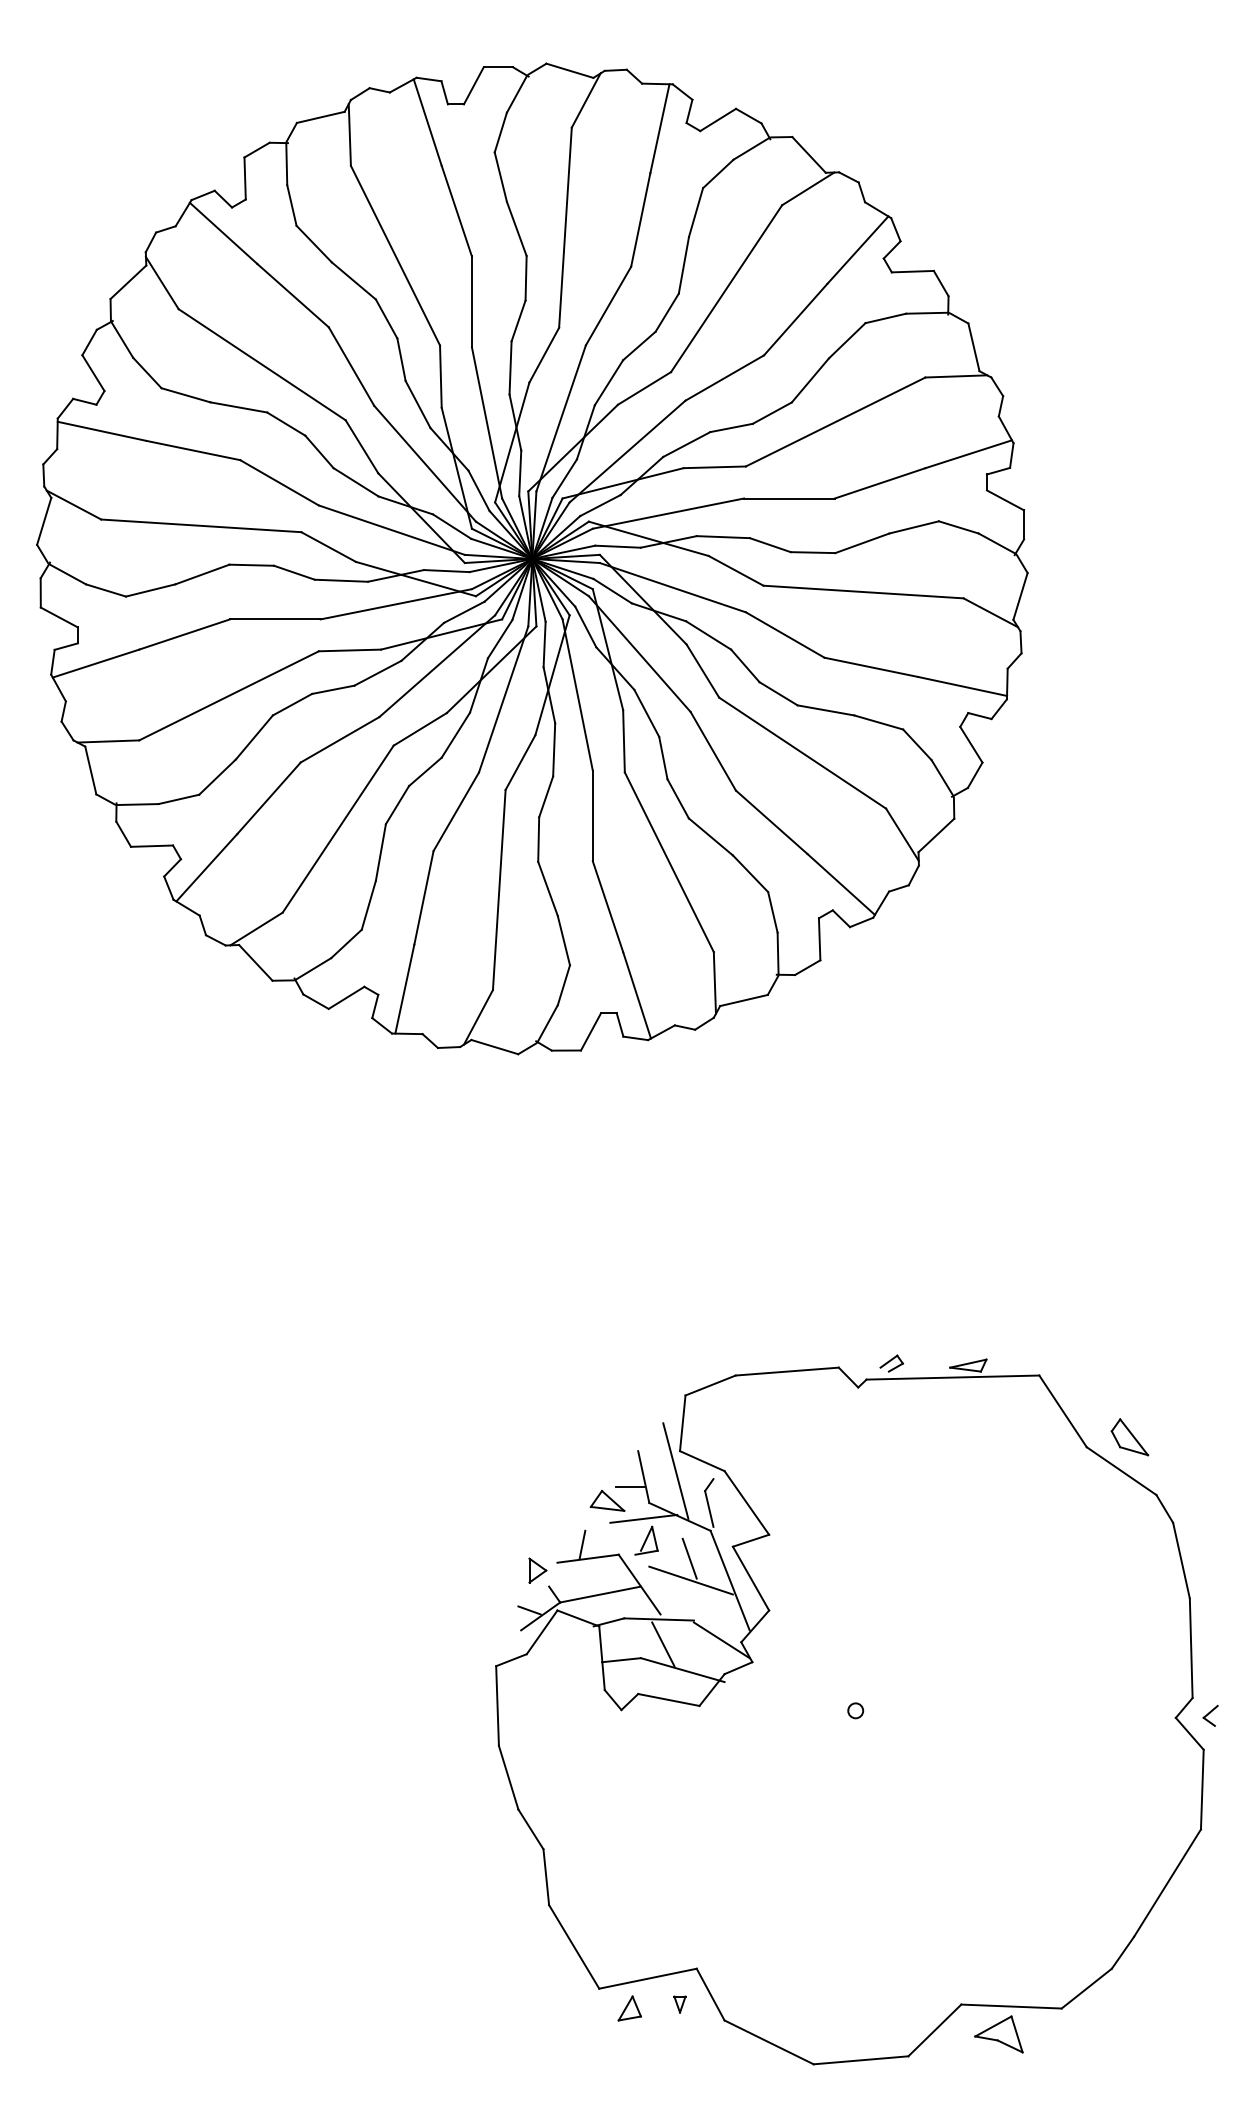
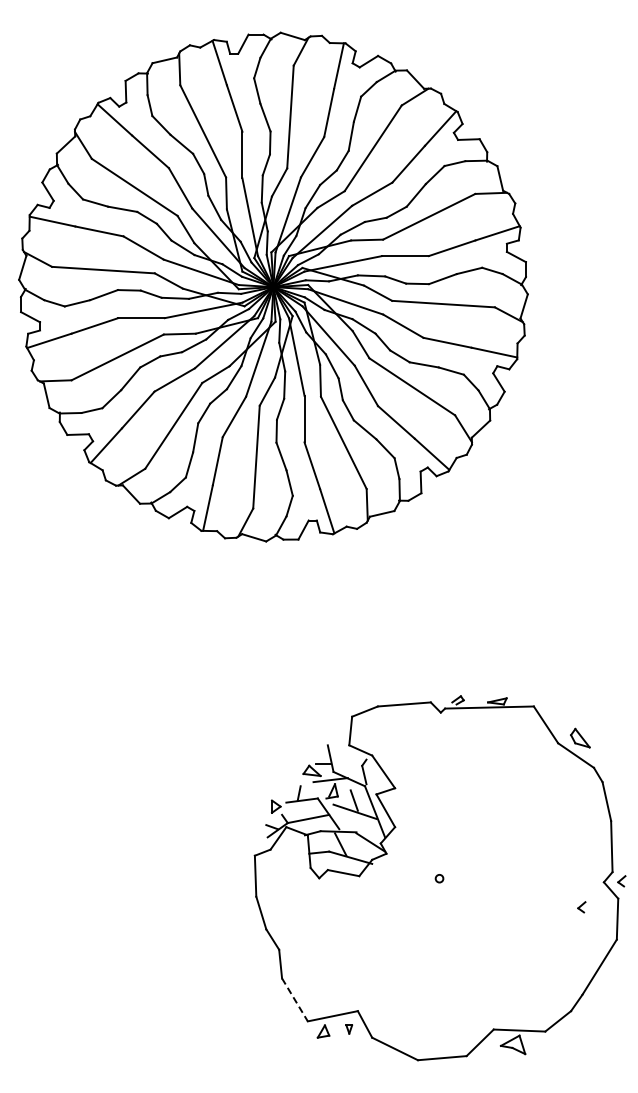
line: (674, 1470) -> (346, 755), removed
part: (1132, 1766) -> (581, 907), added
line: (575, 1948) -> (295, 1000), solid -> dashed

